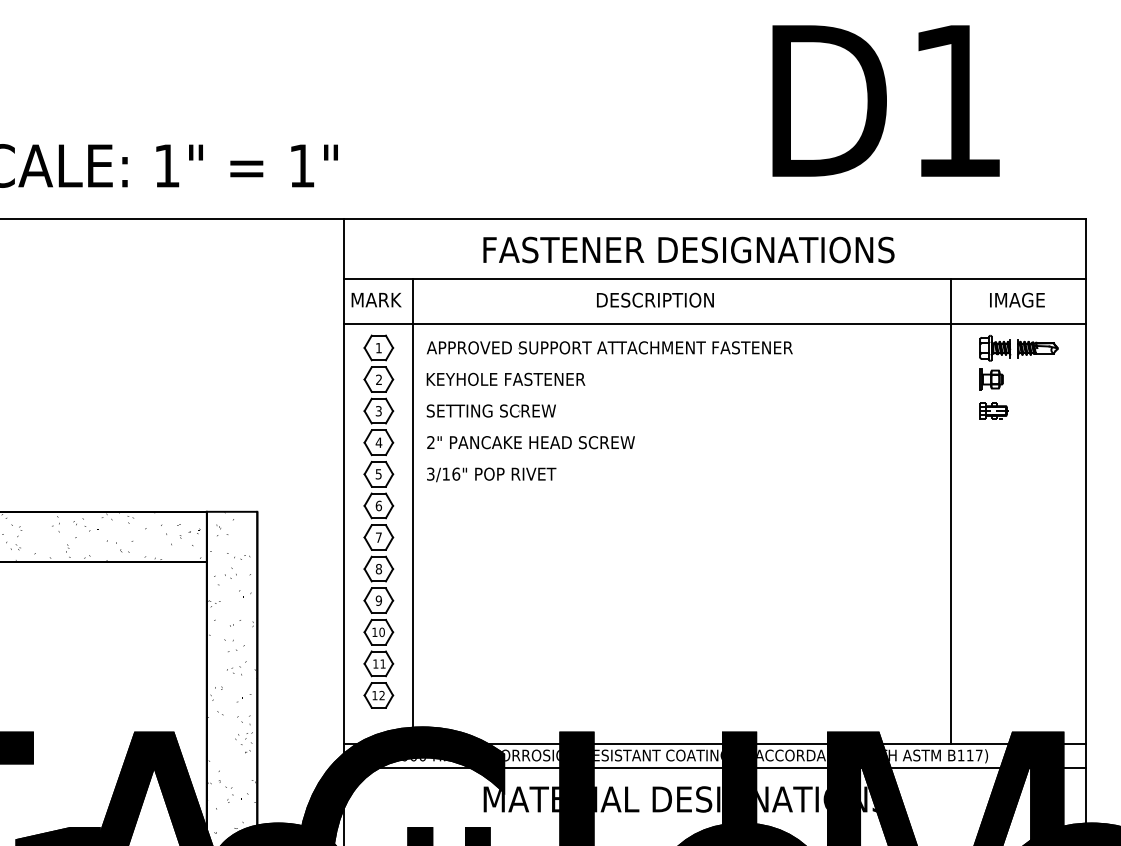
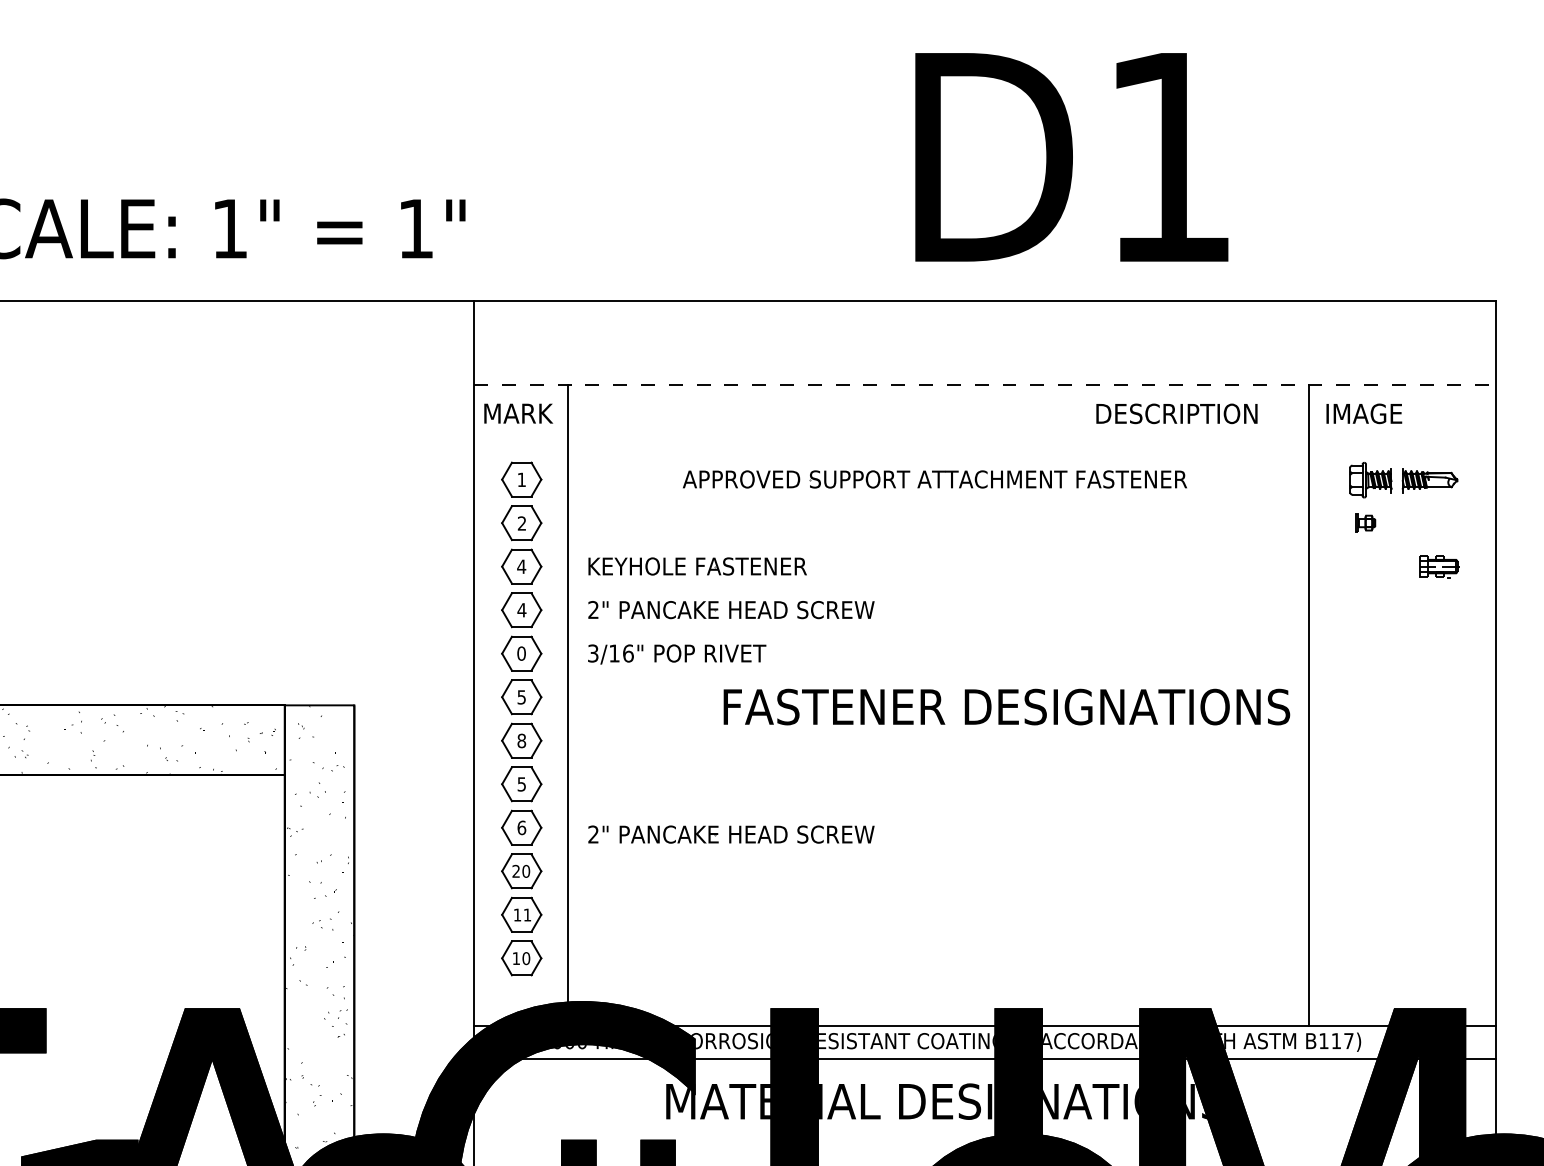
text: (885, 100) -> (1070, 156), moved
text: (688, 249) -> (1006, 706), moved
line: (715, 279) -> (985, 385), solid -> dashed
text: (655, 299) -> (1177, 412), moved
text: (1017, 299) -> (1364, 412), moved
line: (715, 324) -> (985, 447), removed
part: (609, 347) -> (934, 478), moved
part: (505, 378) -> (696, 521), removed
part: (991, 379) -> (1365, 523), size x0.6
text: (505, 410) -> (696, 565), SETTING SCREW -> KEYHOLE FASTENER
part: (993, 410) -> (1438, 565), moved
text: (378, 411) -> (521, 567), 3 -> 4
text: (378, 474) -> (521, 653), 5 -> 0
text: (378, 505) -> (521, 696), 6 -> 5
text: (378, 537) -> (521, 740), 7 -> 8
text: (378, 569) -> (521, 784), 8 -> 5
text: (378, 600) -> (521, 827), 9 -> 6
part: (530, 605) -> (730, 834), added
text: (374, 631) -> (515, 870), 10 -> 20
text: (381, 695) -> (525, 958), 12 -> 10

